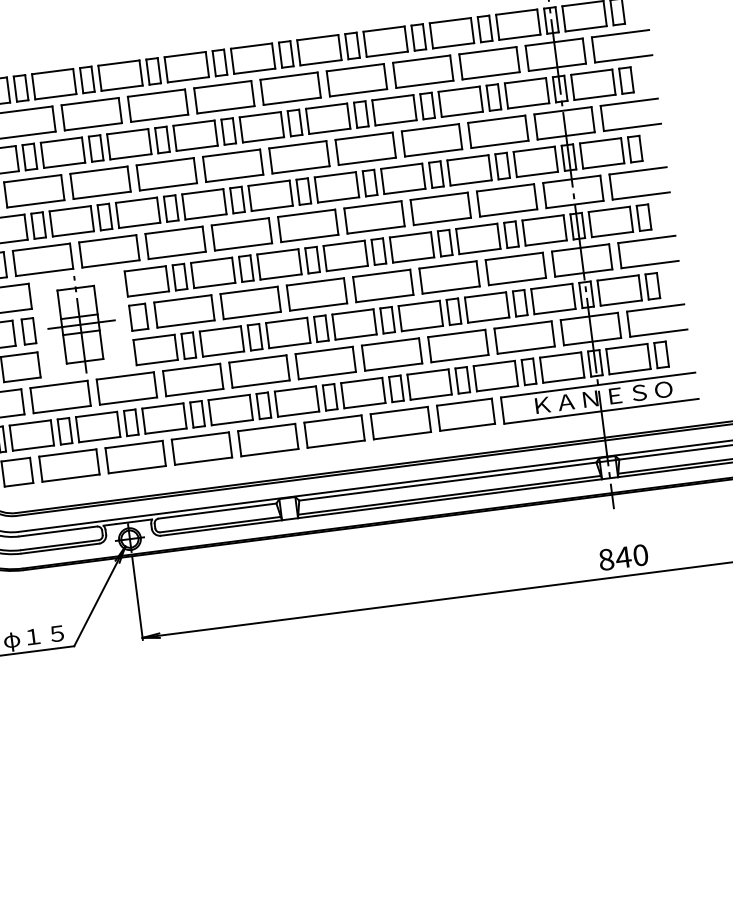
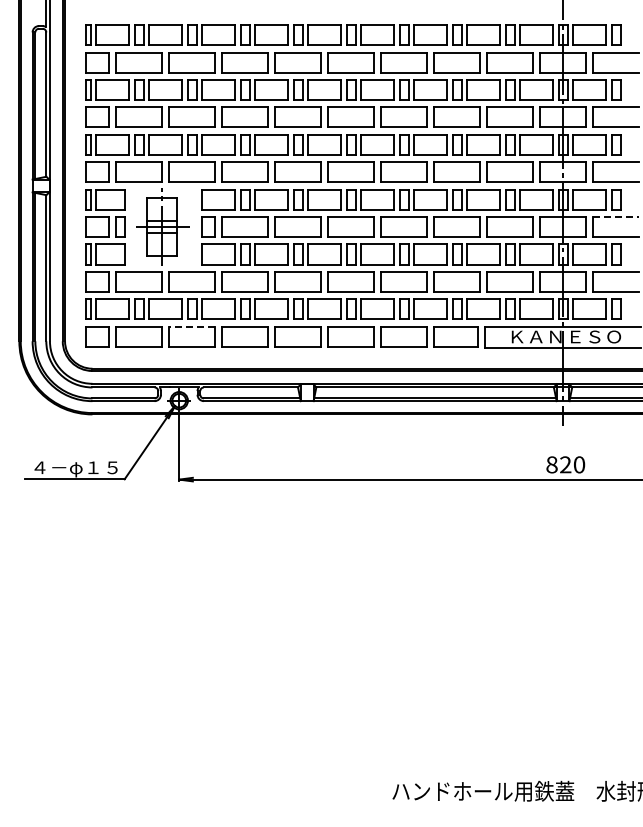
line: (647, 239) -> (616, 217), solid -> dashed
line: (134, 444) -> (192, 326), solid -> dashed
text: (623, 557) -> (565, 464), 840 -> 820

